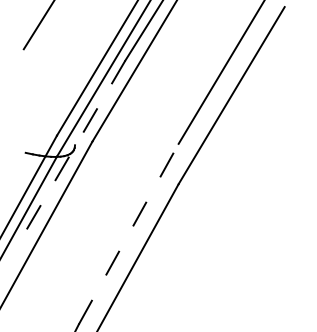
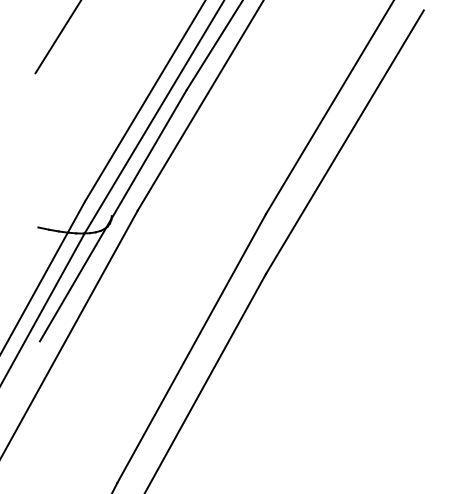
line: (76, 145) -> (113, 216), dashed -> solid
line: (128, 233) -> (191, 347), dashed -> solid

